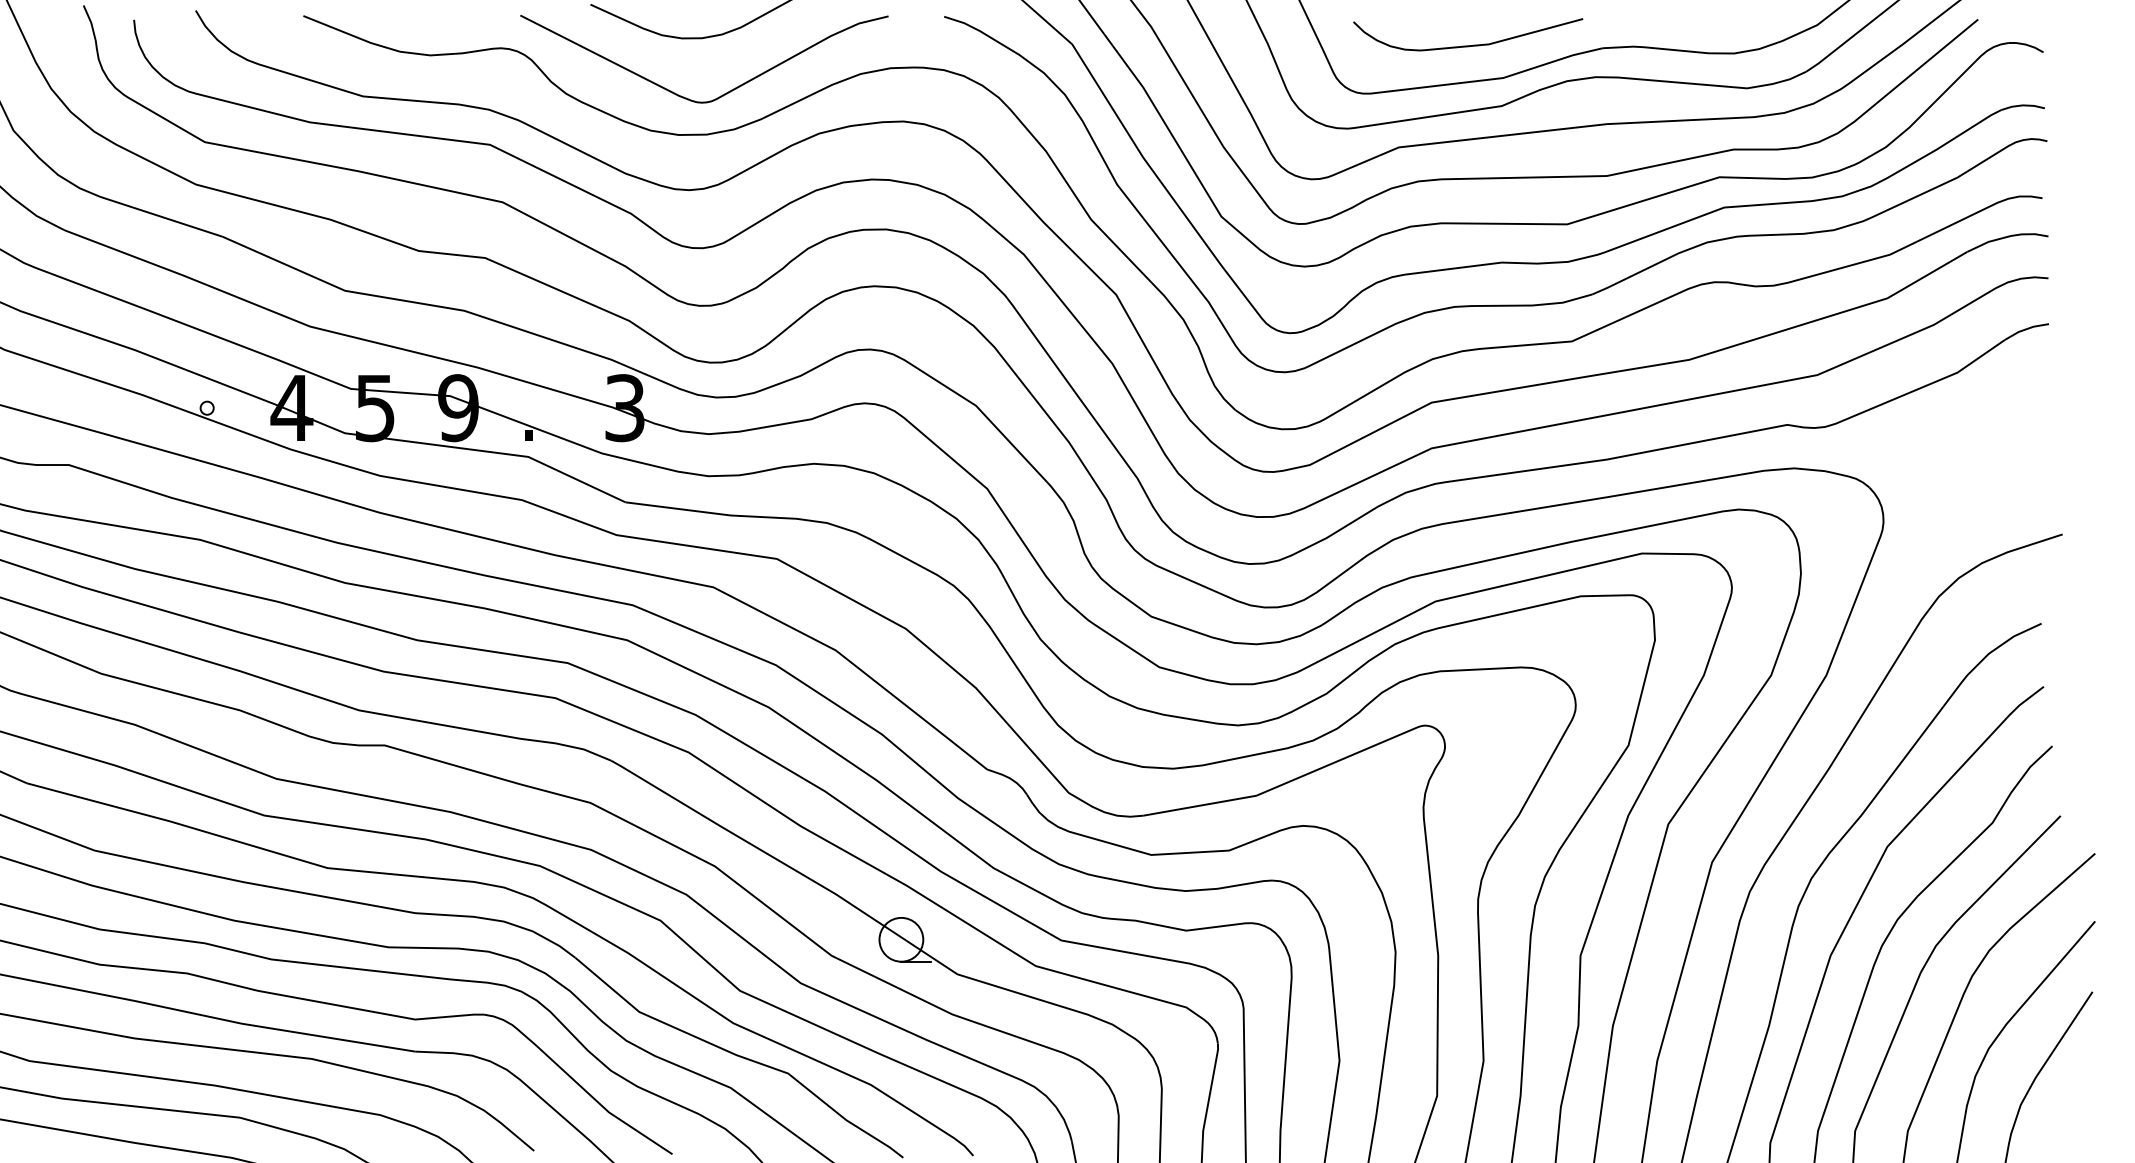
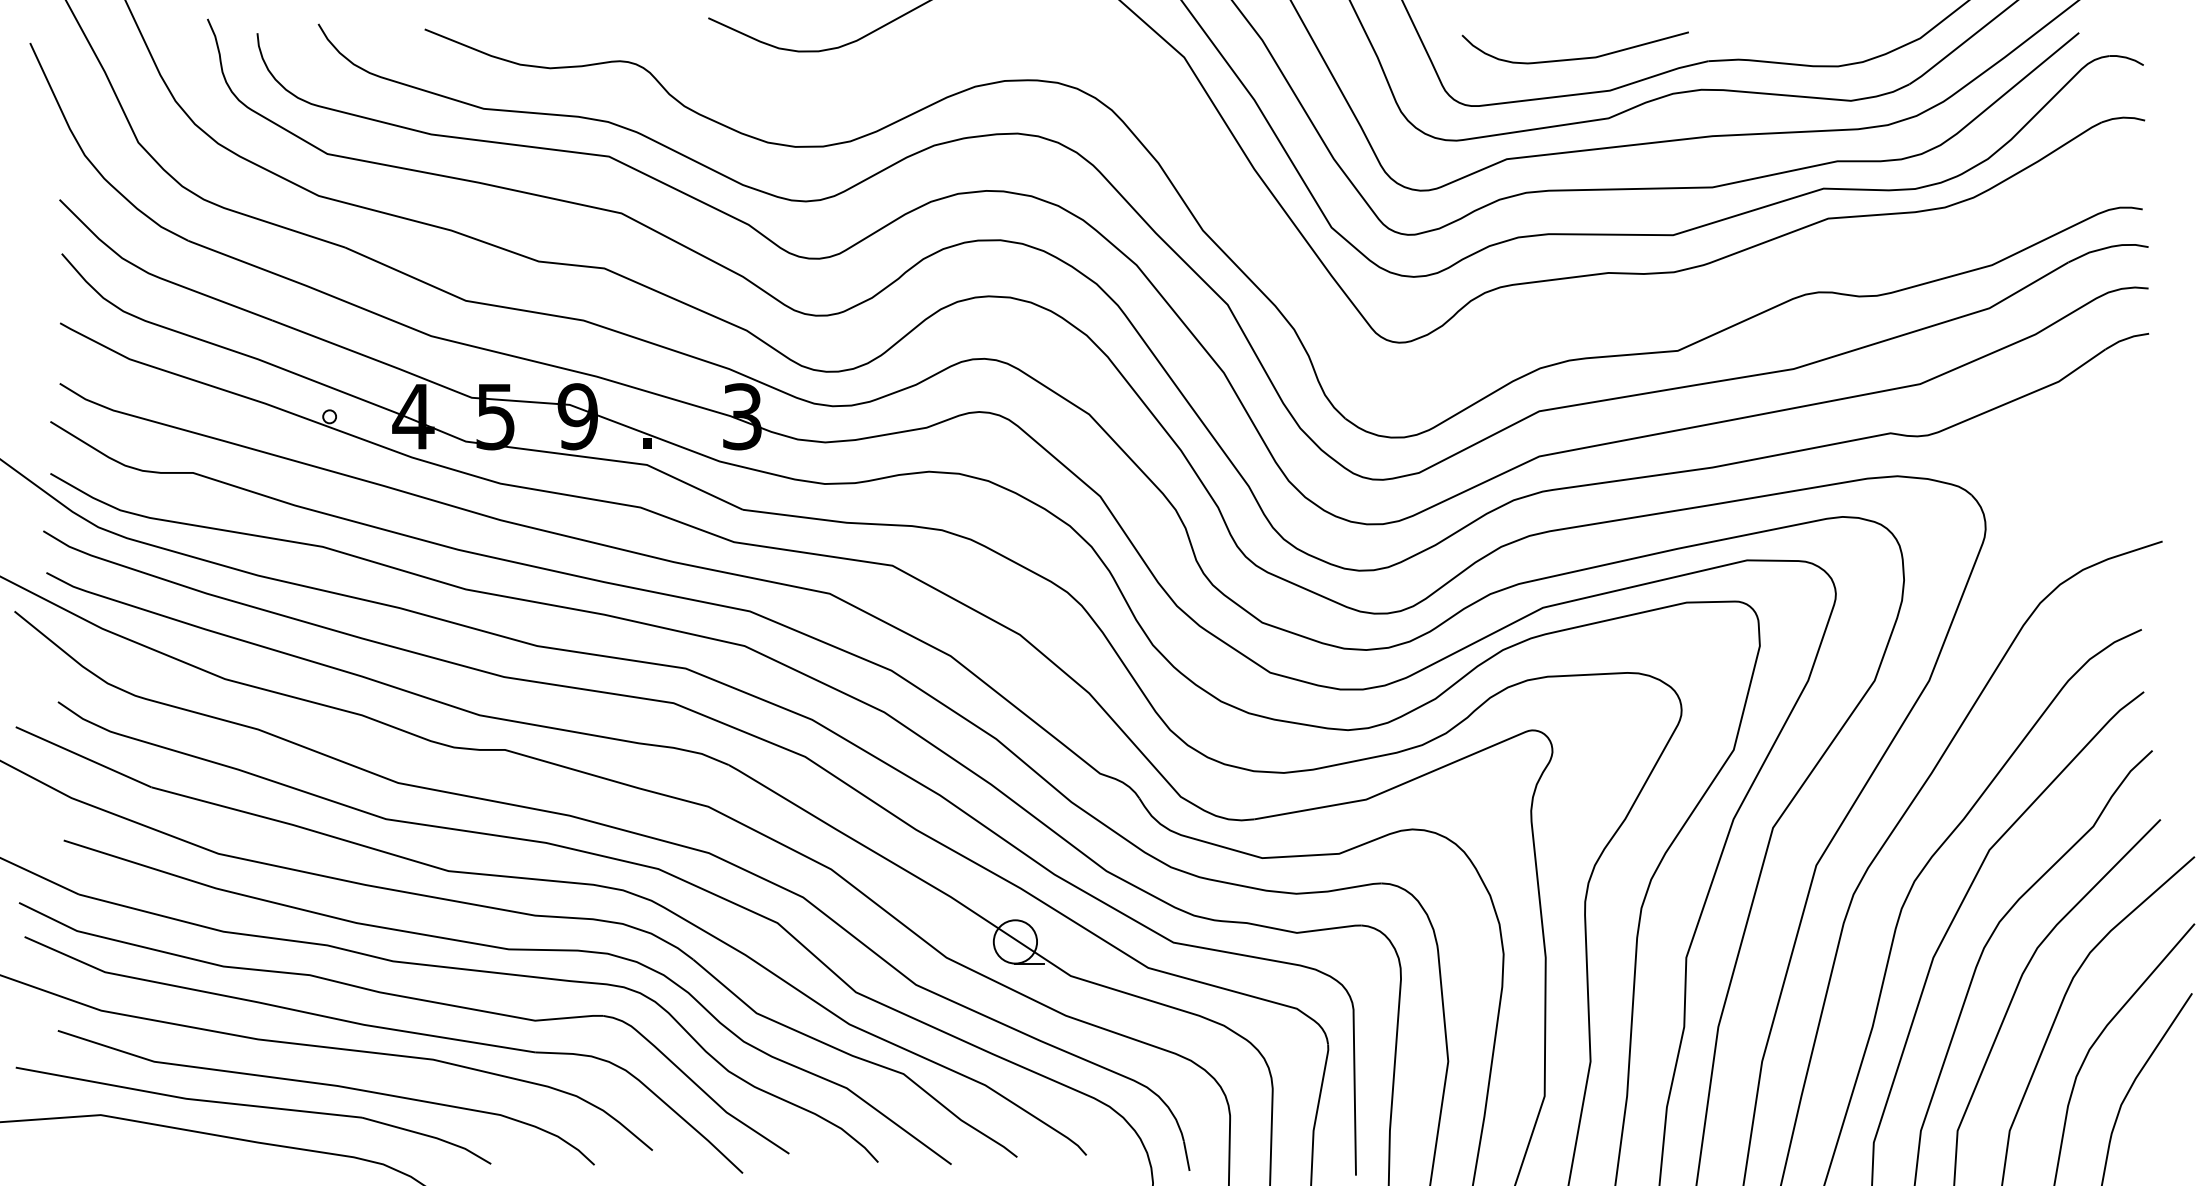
curve: (721, 95) -> (837, 107), removed
part: (1495, 304) -> (1602, 314), removed

